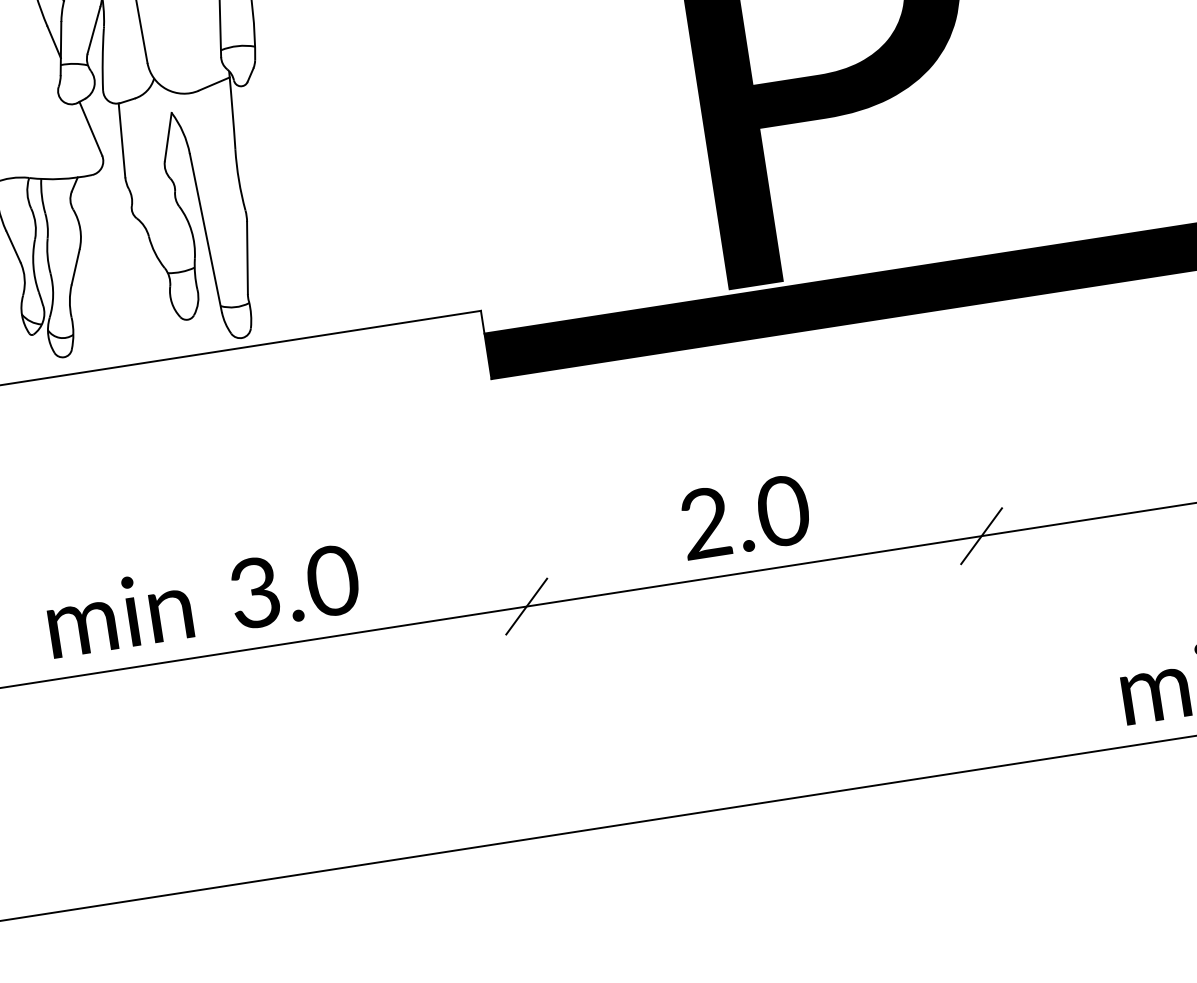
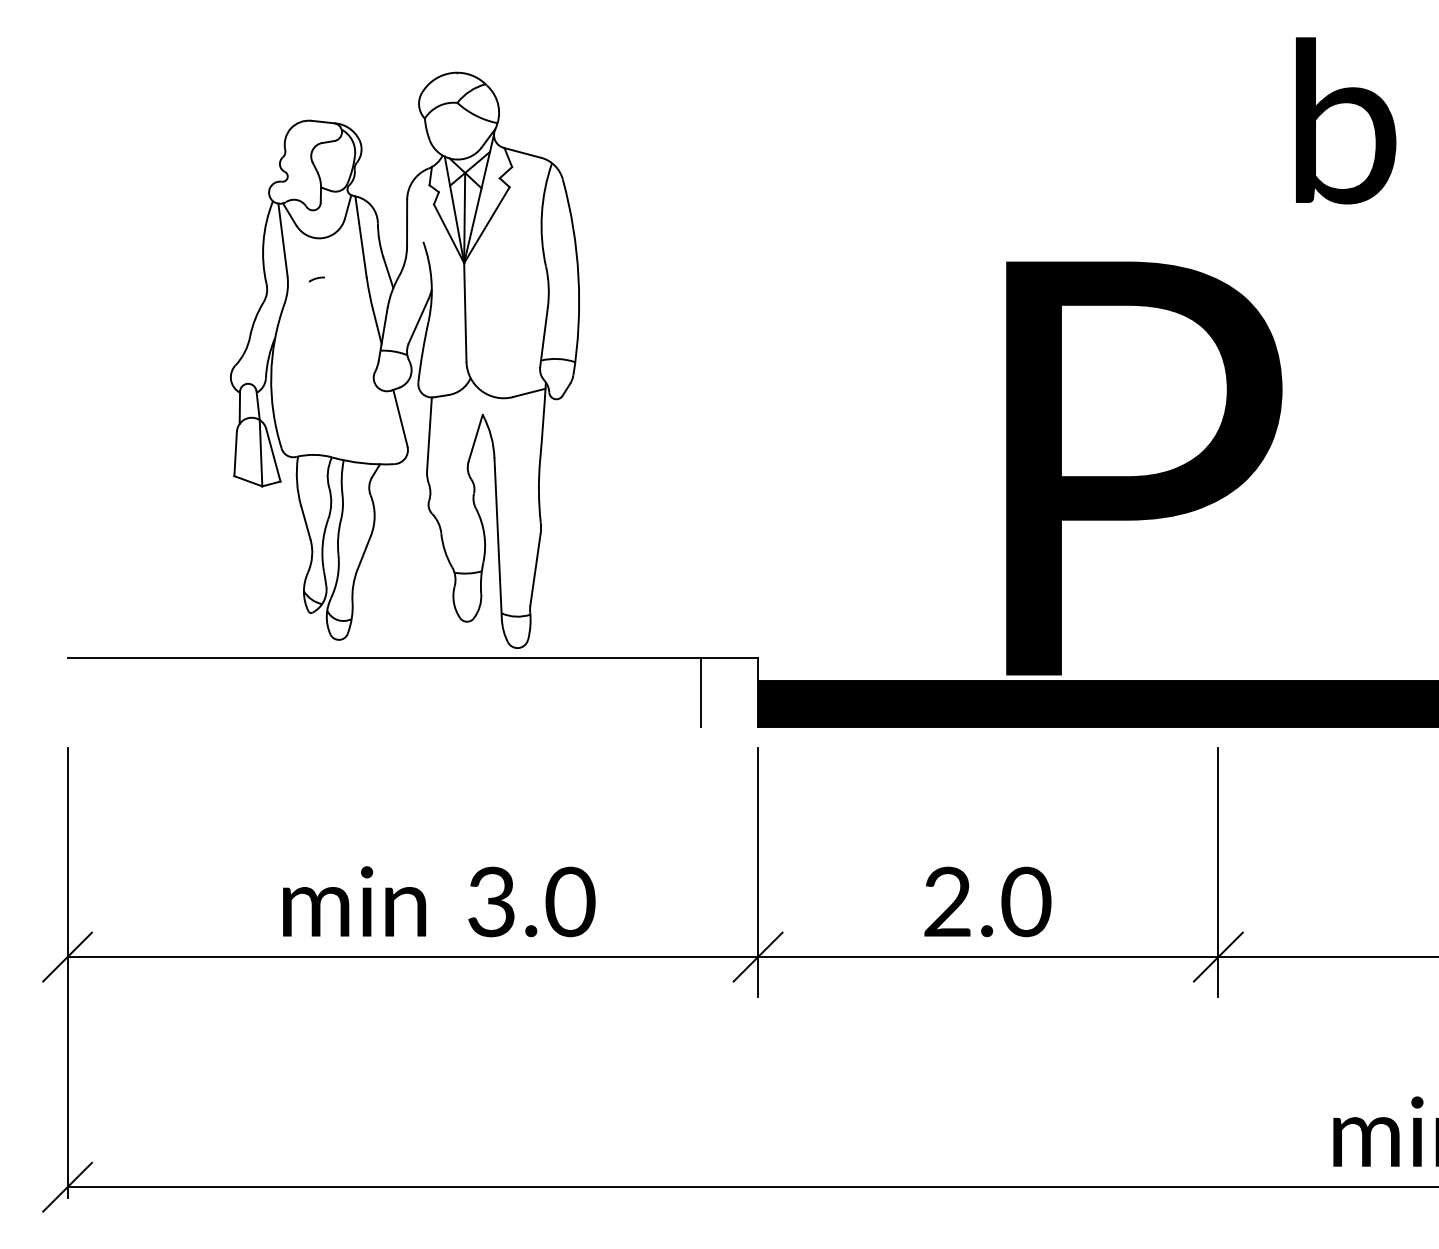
line: (429, 352) -> (700, 691), added
line: (968, 452) -> (1218, 872), added
line: (514, 522) -> (758, 872), added

